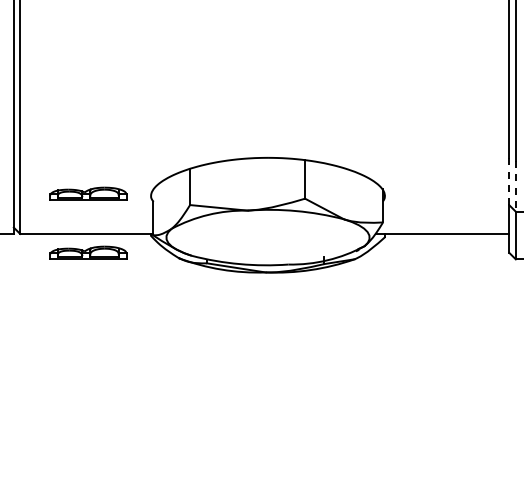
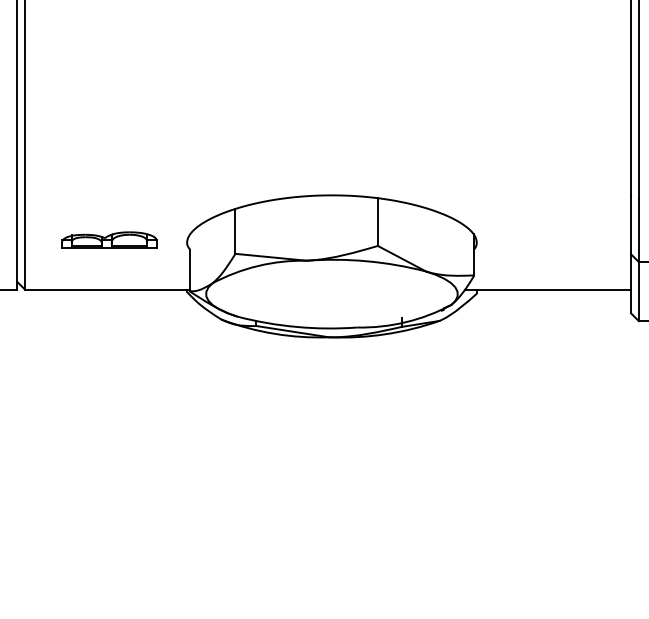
line: (509, 181) -> (631, 224), dashed -> solid
line: (515, 186) -> (638, 230), dashed -> solid
part: (88, 252) -> (109, 312), removed

